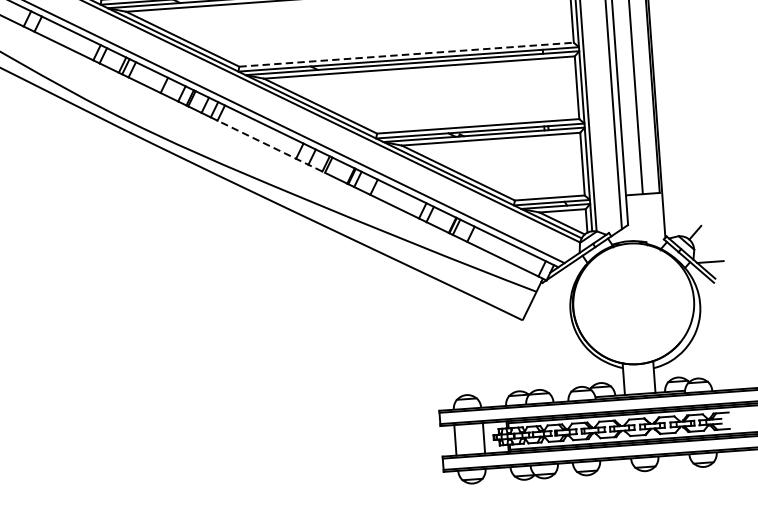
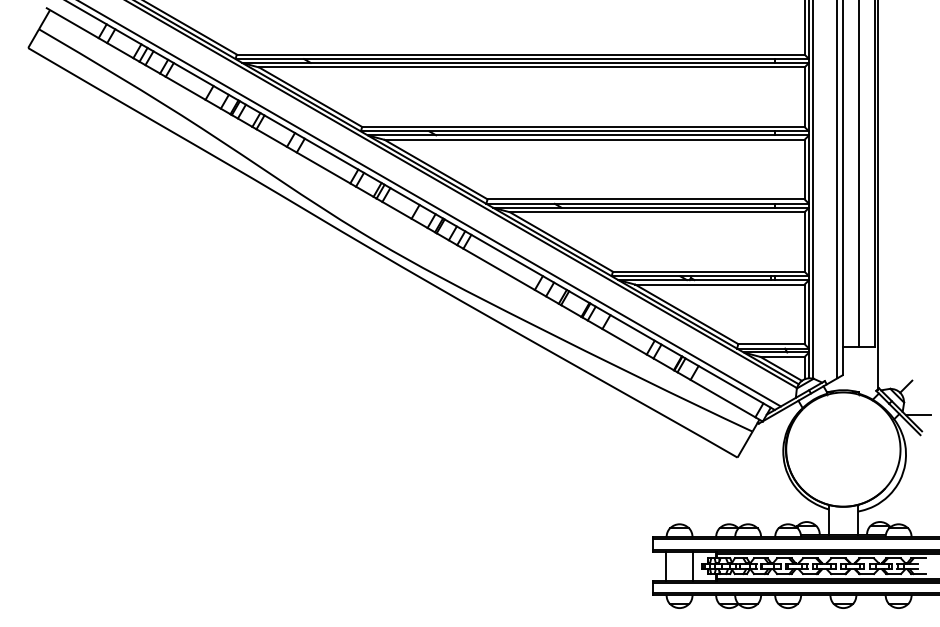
line: (407, 54) -> (646, 199), dashed -> solid
line: (268, 145) -> (509, 275), dashed -> solid

